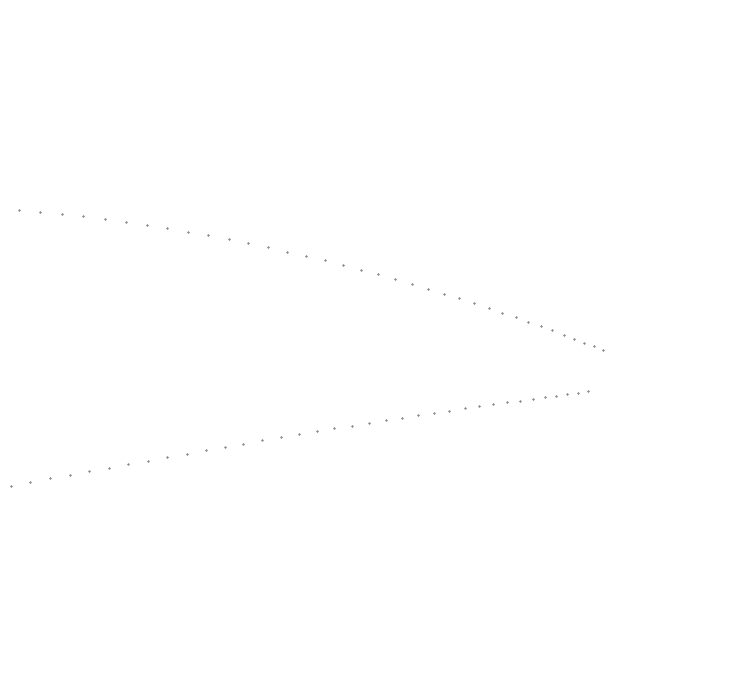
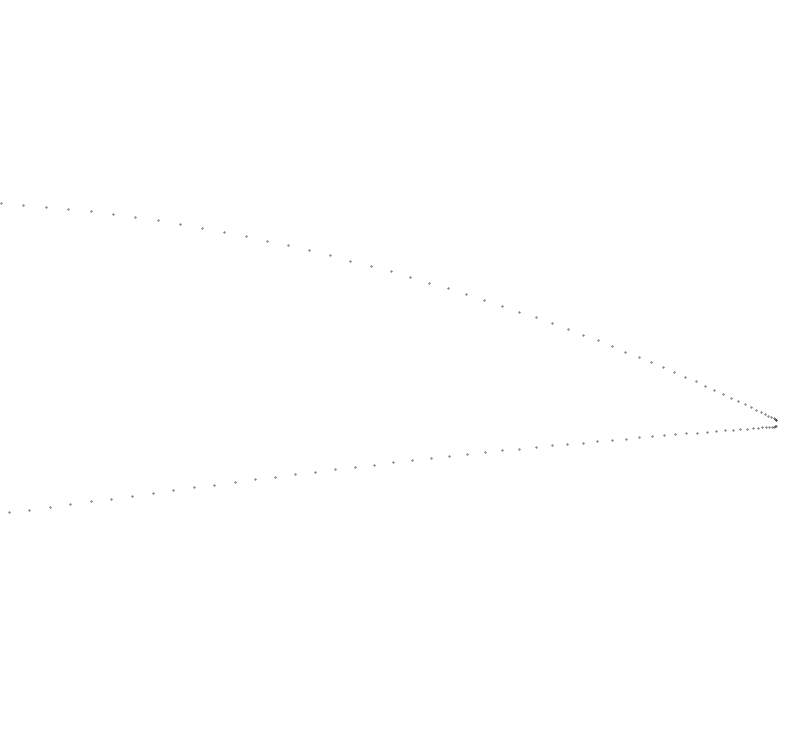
part: (633, 363) -> (745, 405), added

